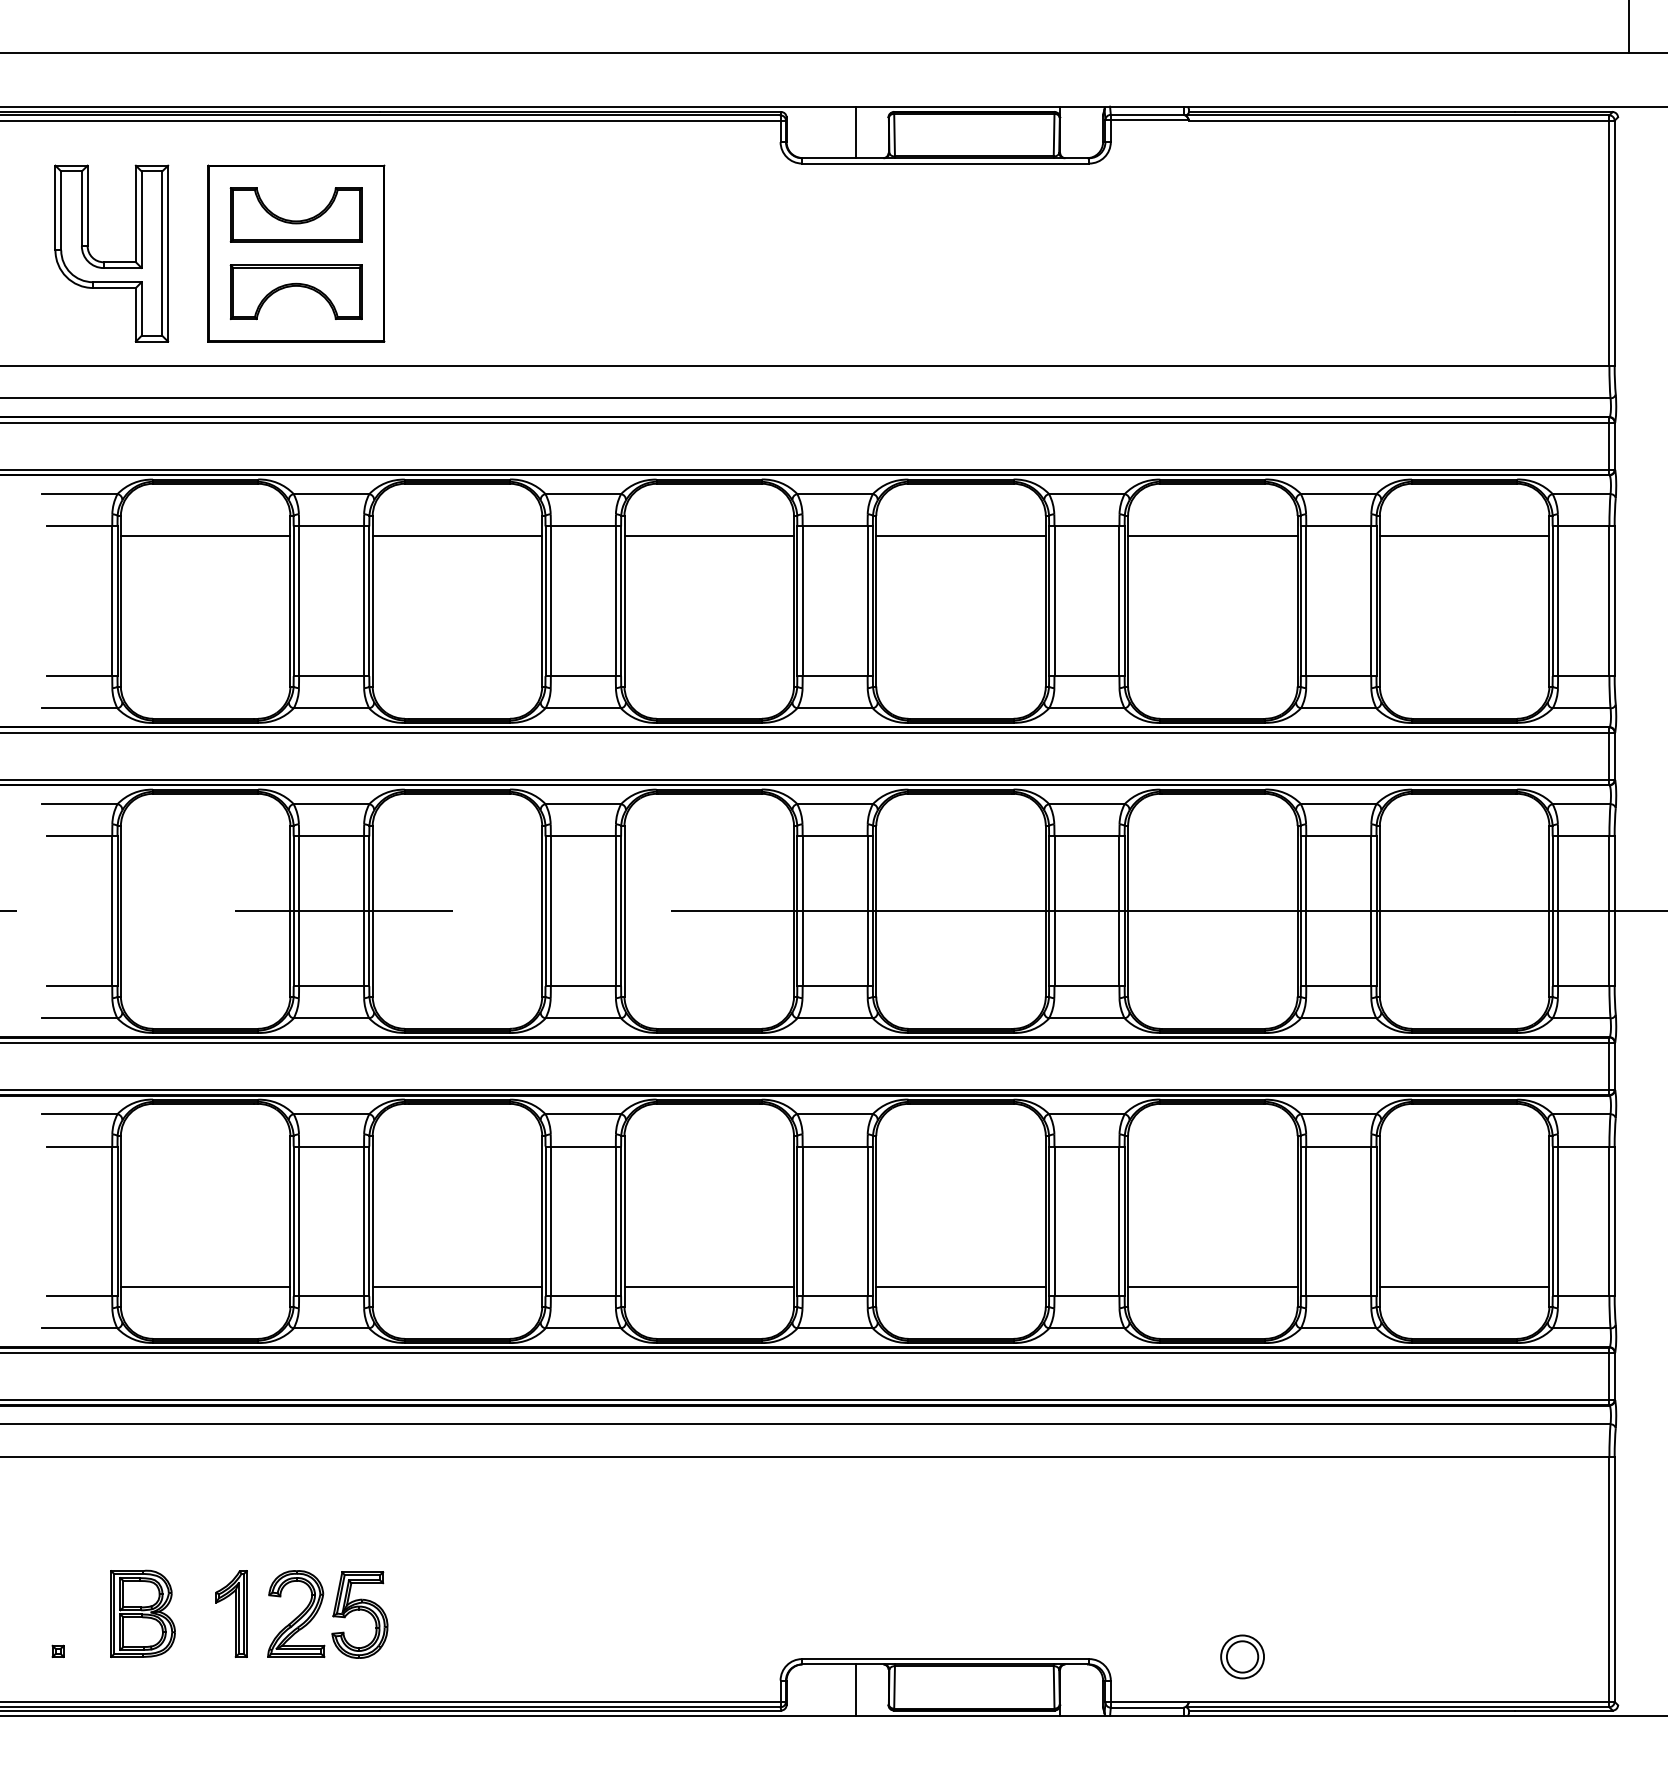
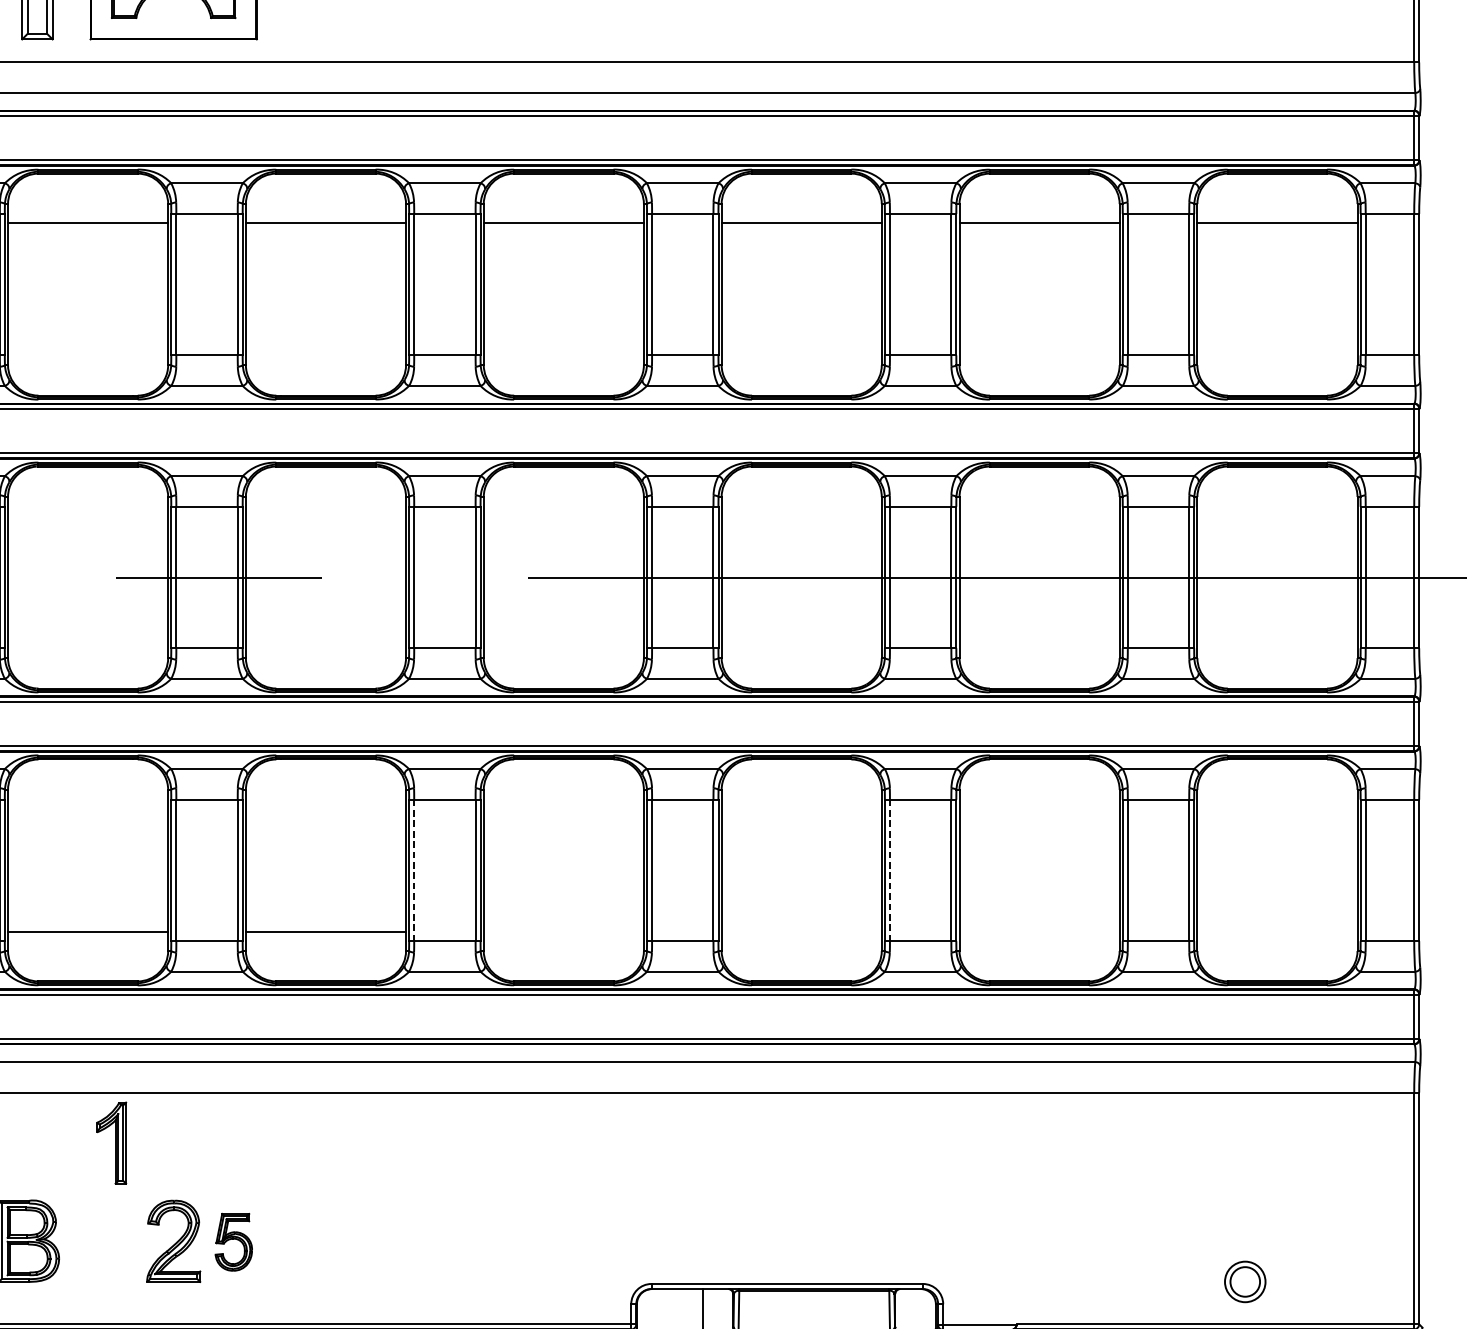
line: (550, 1221) -> (413, 870), solid -> dashed
line: (1054, 1221) -> (889, 870), solid -> dashed
line: (709, 1286) -> (564, 931), removed
line: (960, 1286) -> (801, 931), removed
line: (1212, 1286) -> (1039, 931), removed
line: (1464, 1286) -> (1277, 931), removed
part: (231, 1613) -> (111, 1142), moved
part: (359, 1614) -> (233, 1241), size x0.7
part: (1242, 1656) -> (1245, 1281), moved

